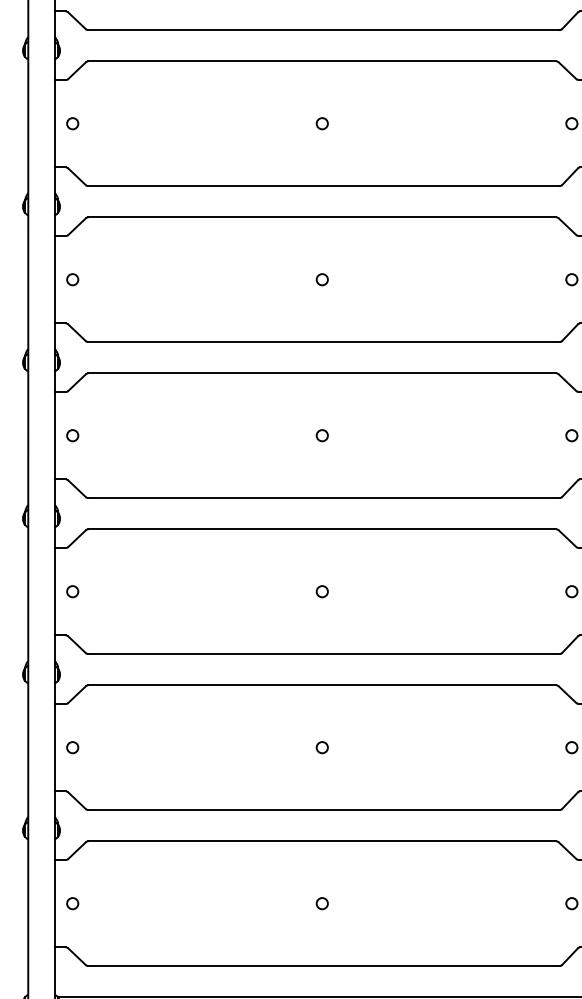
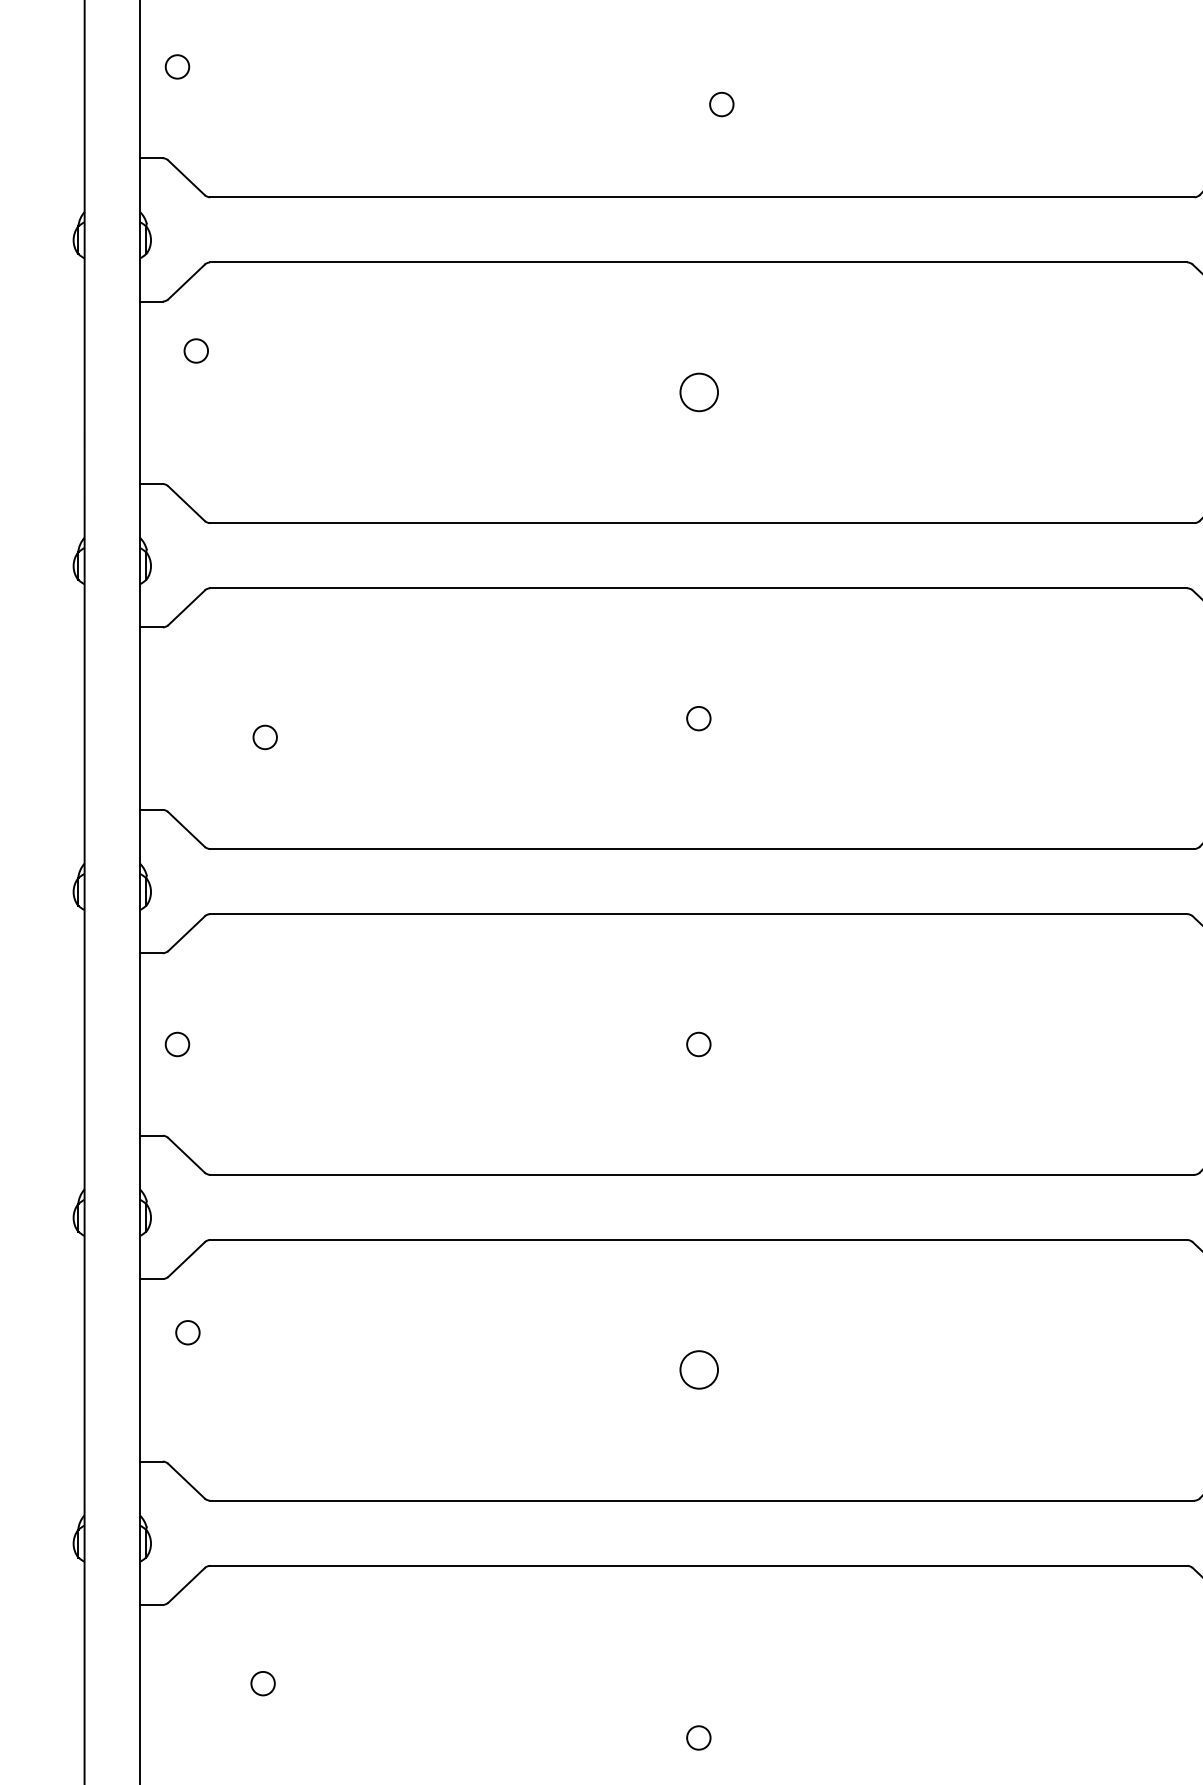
circle: (321, 123) -> (720, 104), moved
circle: (72, 279) -> (195, 350), moved
circle: (321, 279) -> (697, 392), size x1.6
circle: (72, 435) -> (264, 737), moved
circle: (72, 747) -> (187, 1332), moved
circle: (321, 747) -> (697, 1369), size x1.6
circle: (72, 903) -> (262, 1683), moved
circle: (321, 903) -> (697, 1737), moved

